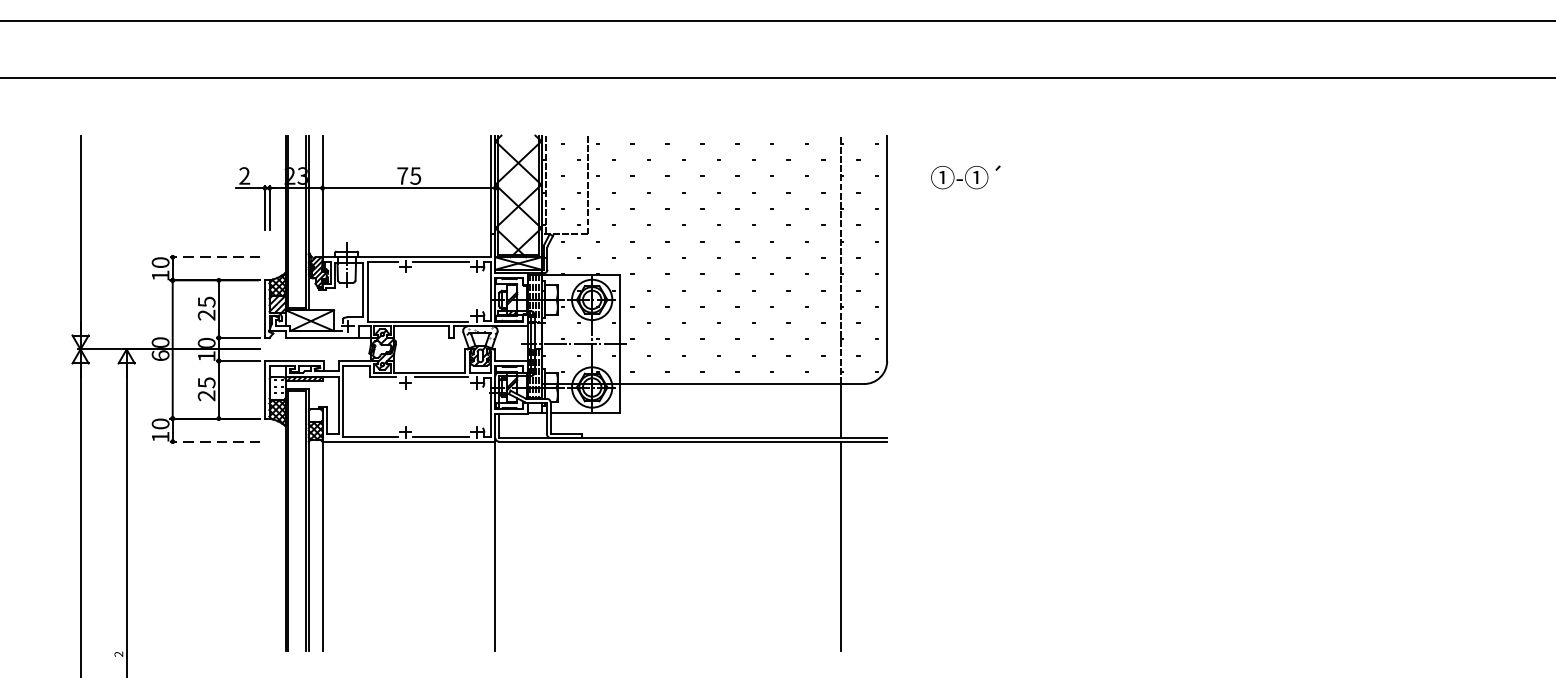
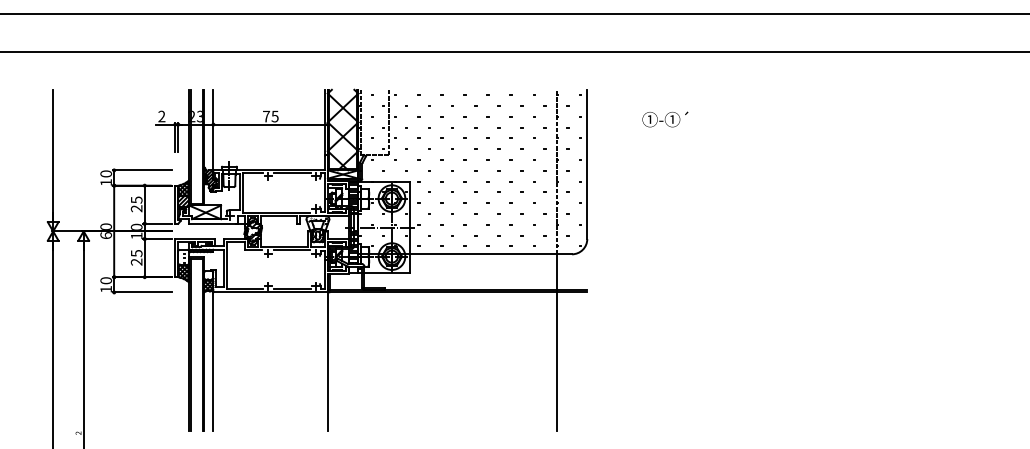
text: (966, 177) -> (665, 119), moved
line: (215, 257) -> (142, 170), dashed -> solid
line: (215, 441) -> (142, 292), dashed -> solid

